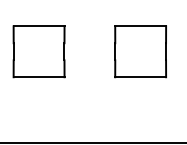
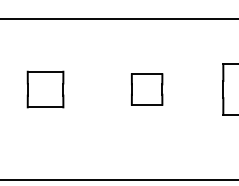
part: (38, 51) -> (45, 89), size x0.7
part: (139, 51) -> (146, 89), size x0.6

